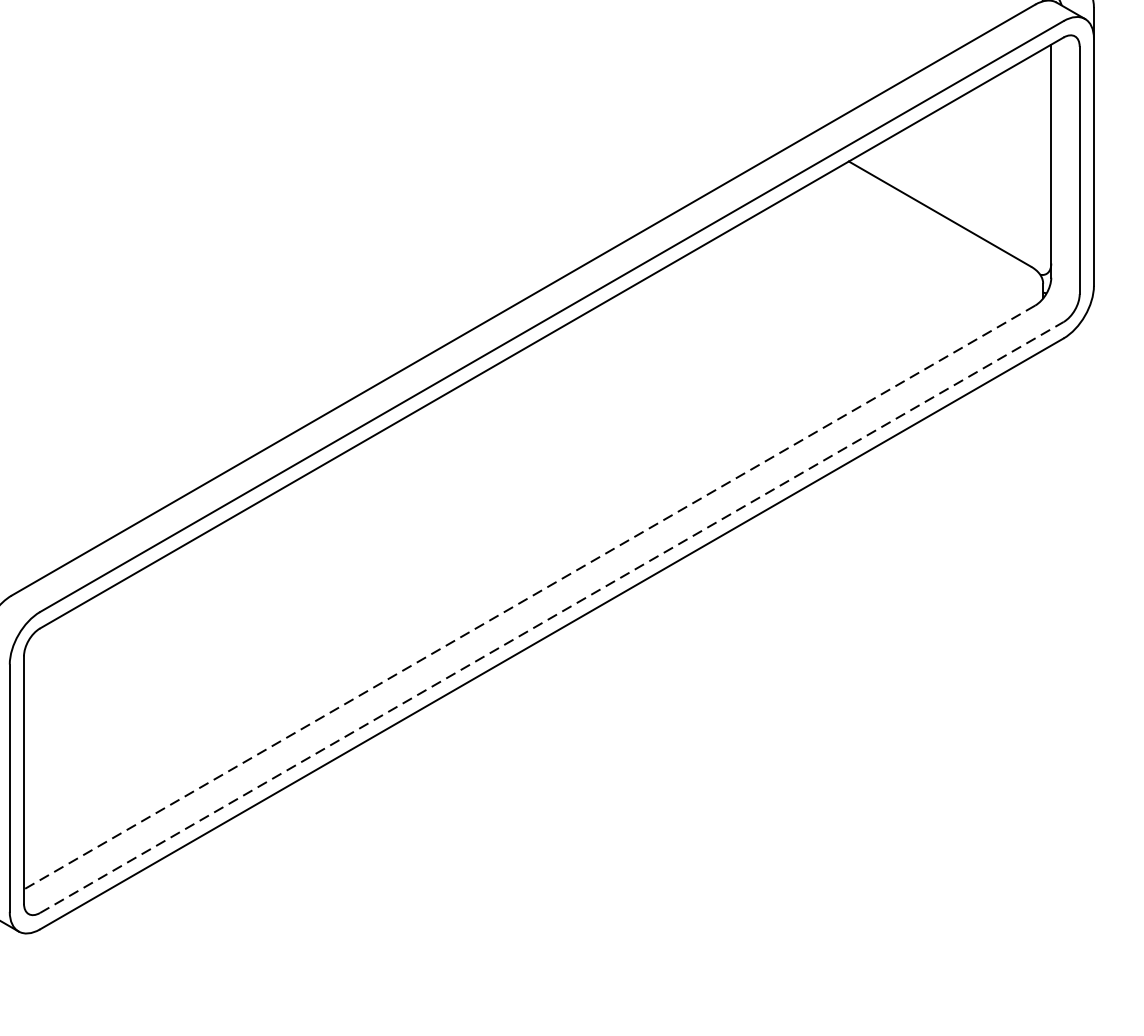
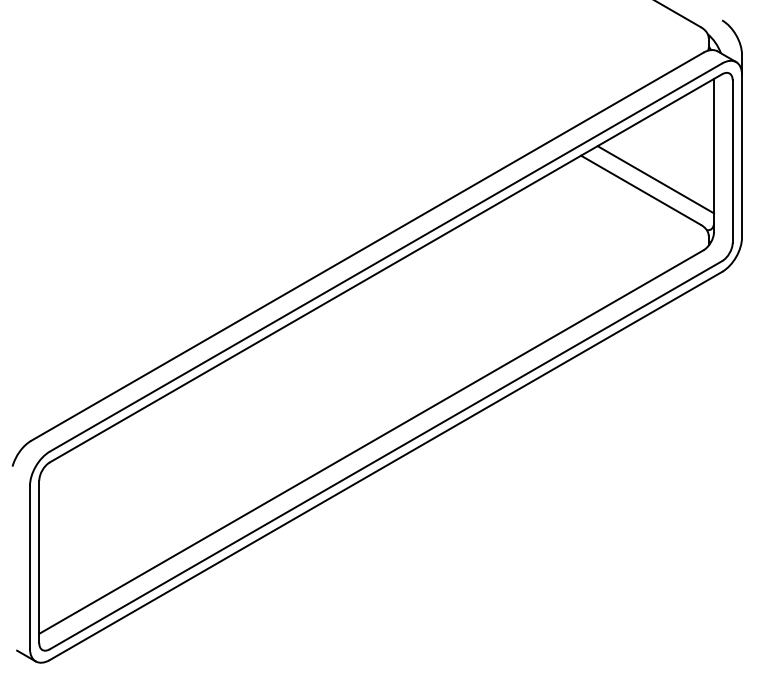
line: (962, 197) -> (655, 179), added
line: (528, 598) -> (370, 442), dashed -> solid
line: (552, 616) -> (386, 454), dashed -> solid

